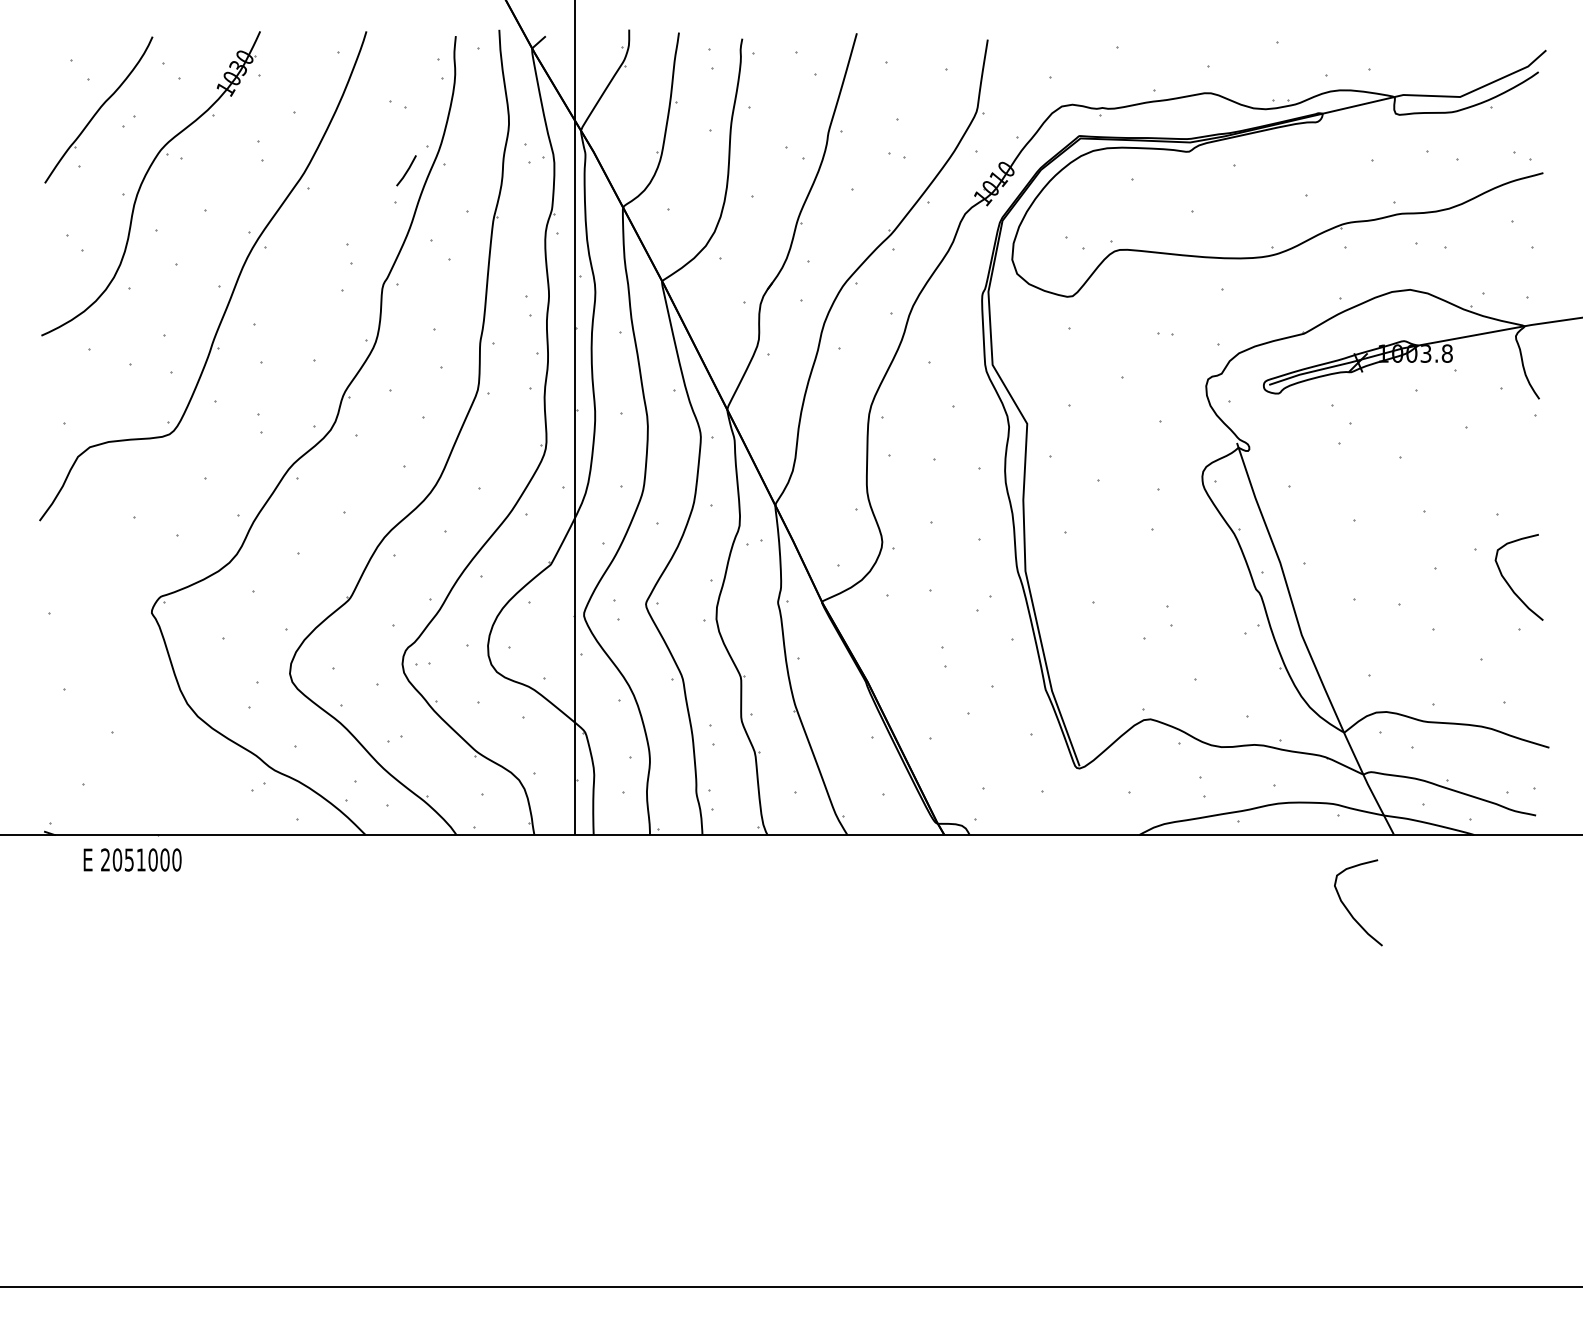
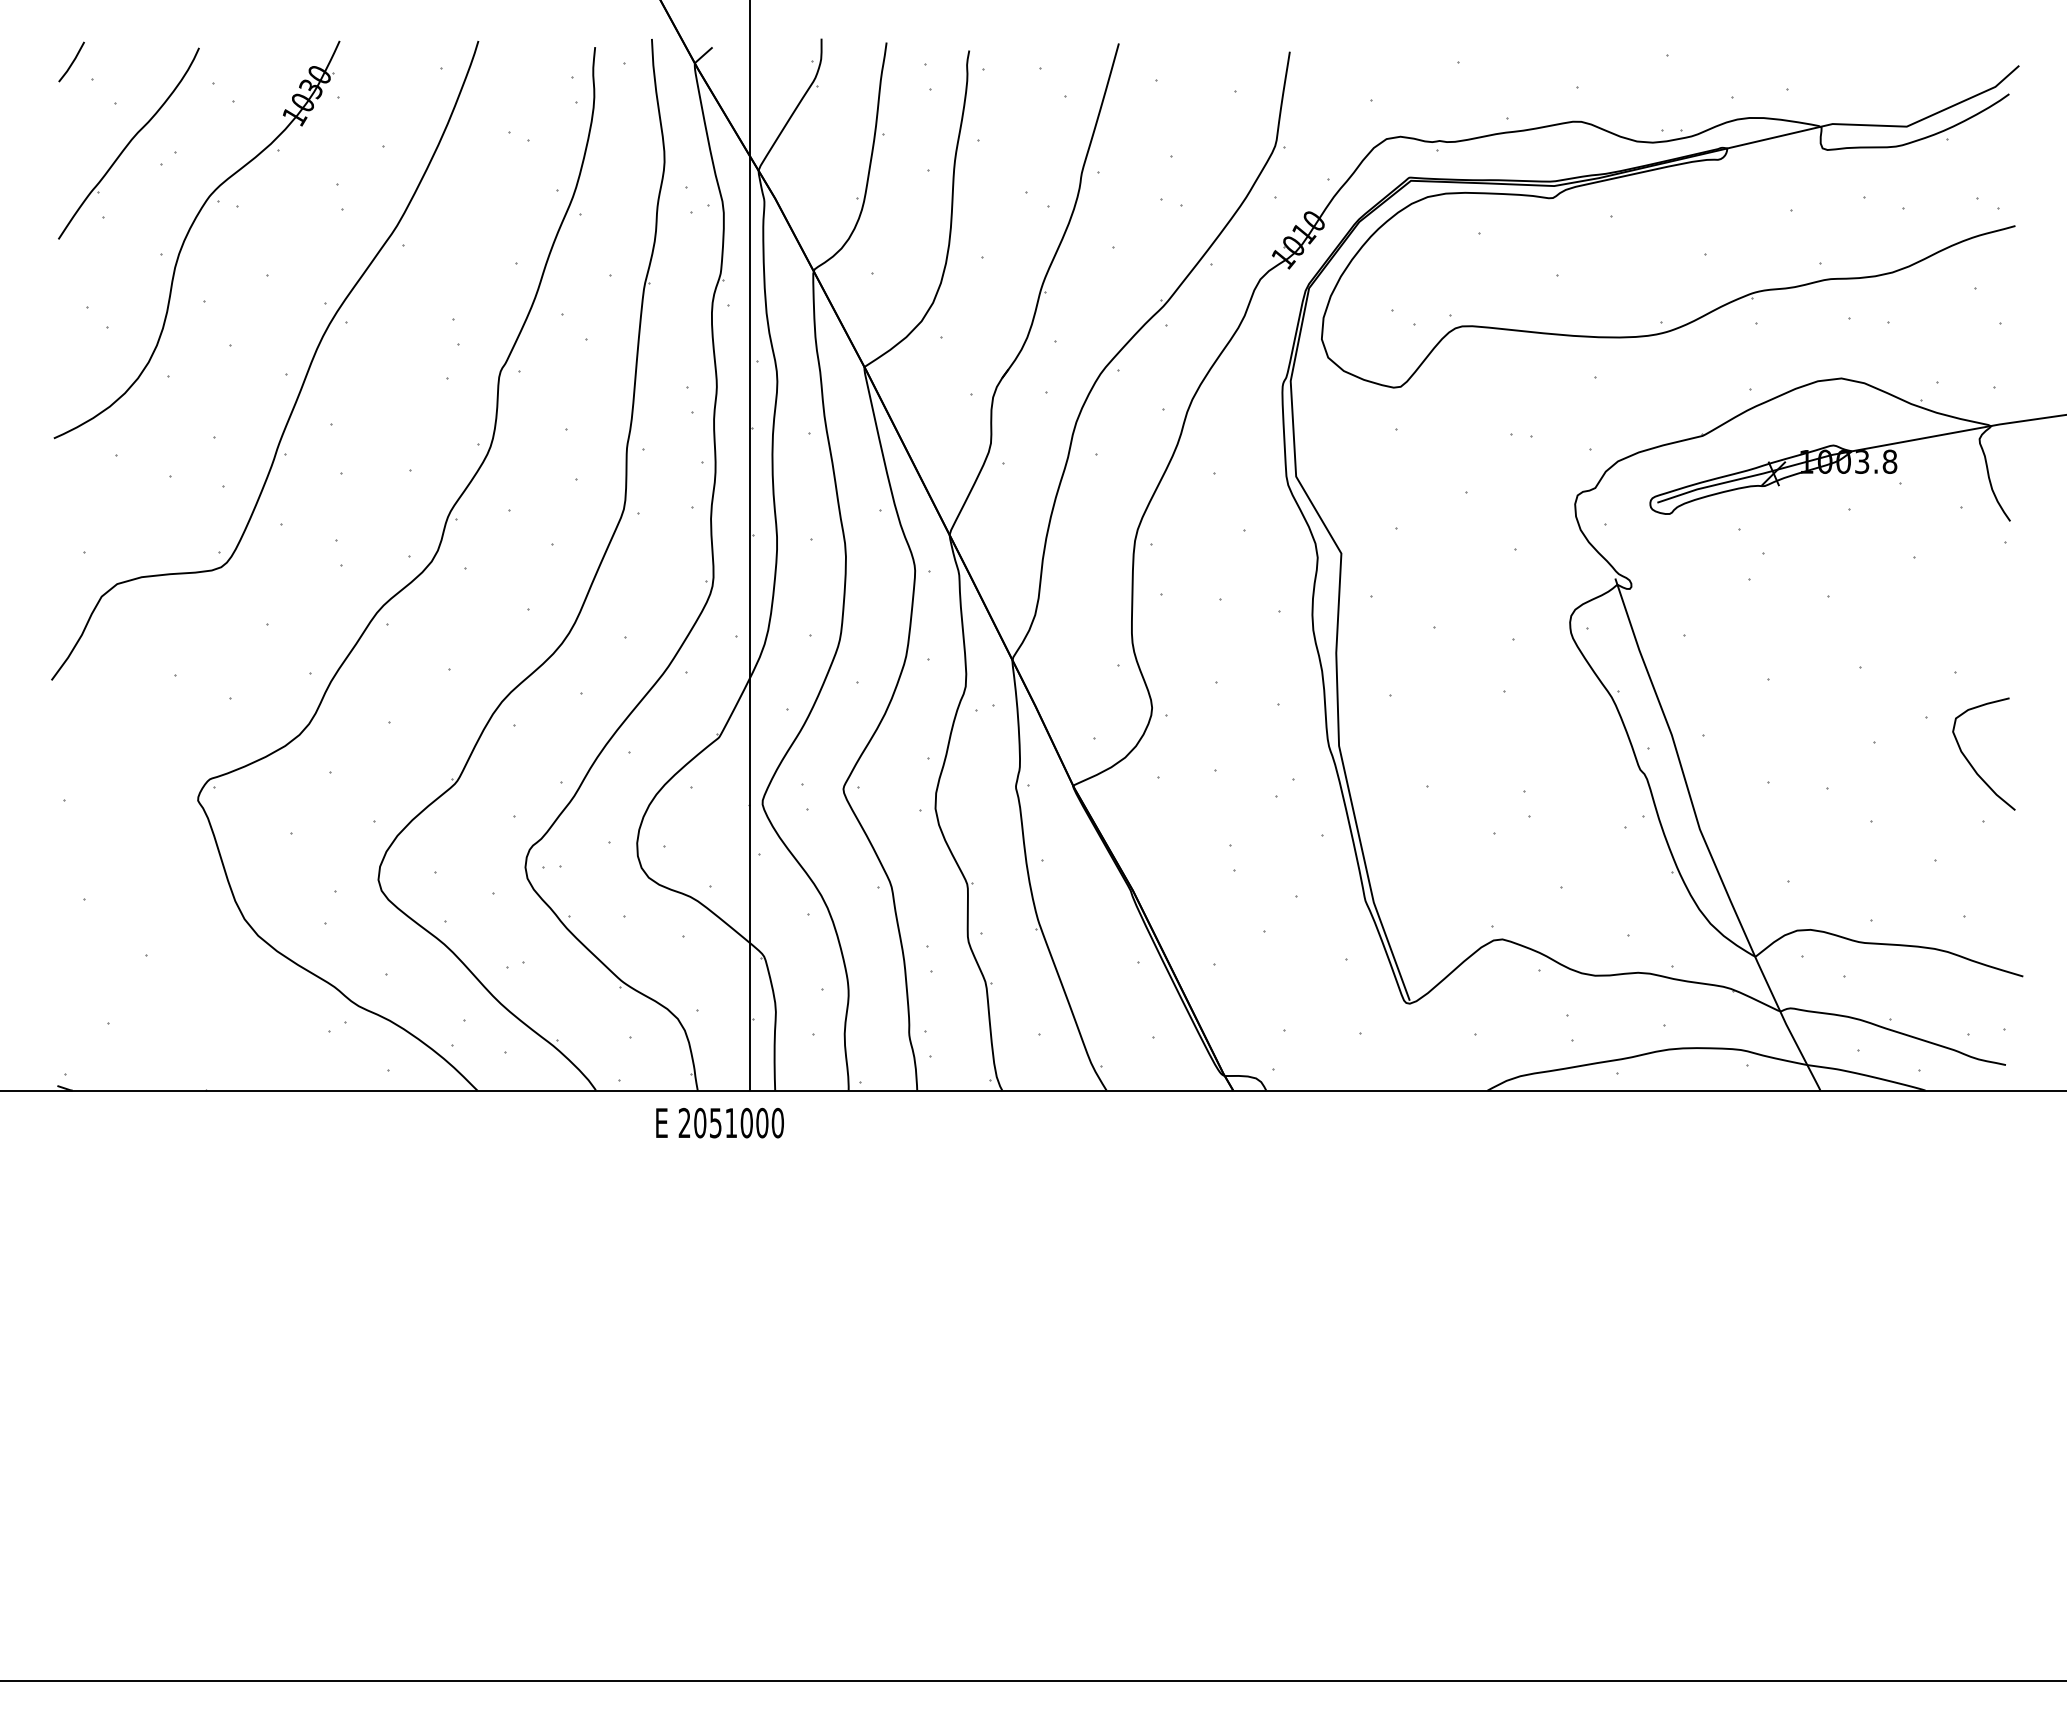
line: (407, 170) -> (72, 61), moved
text: (132, 859) -> (719, 1122), moved
curve: (1348, 909) -> (1760, 1187), removed

